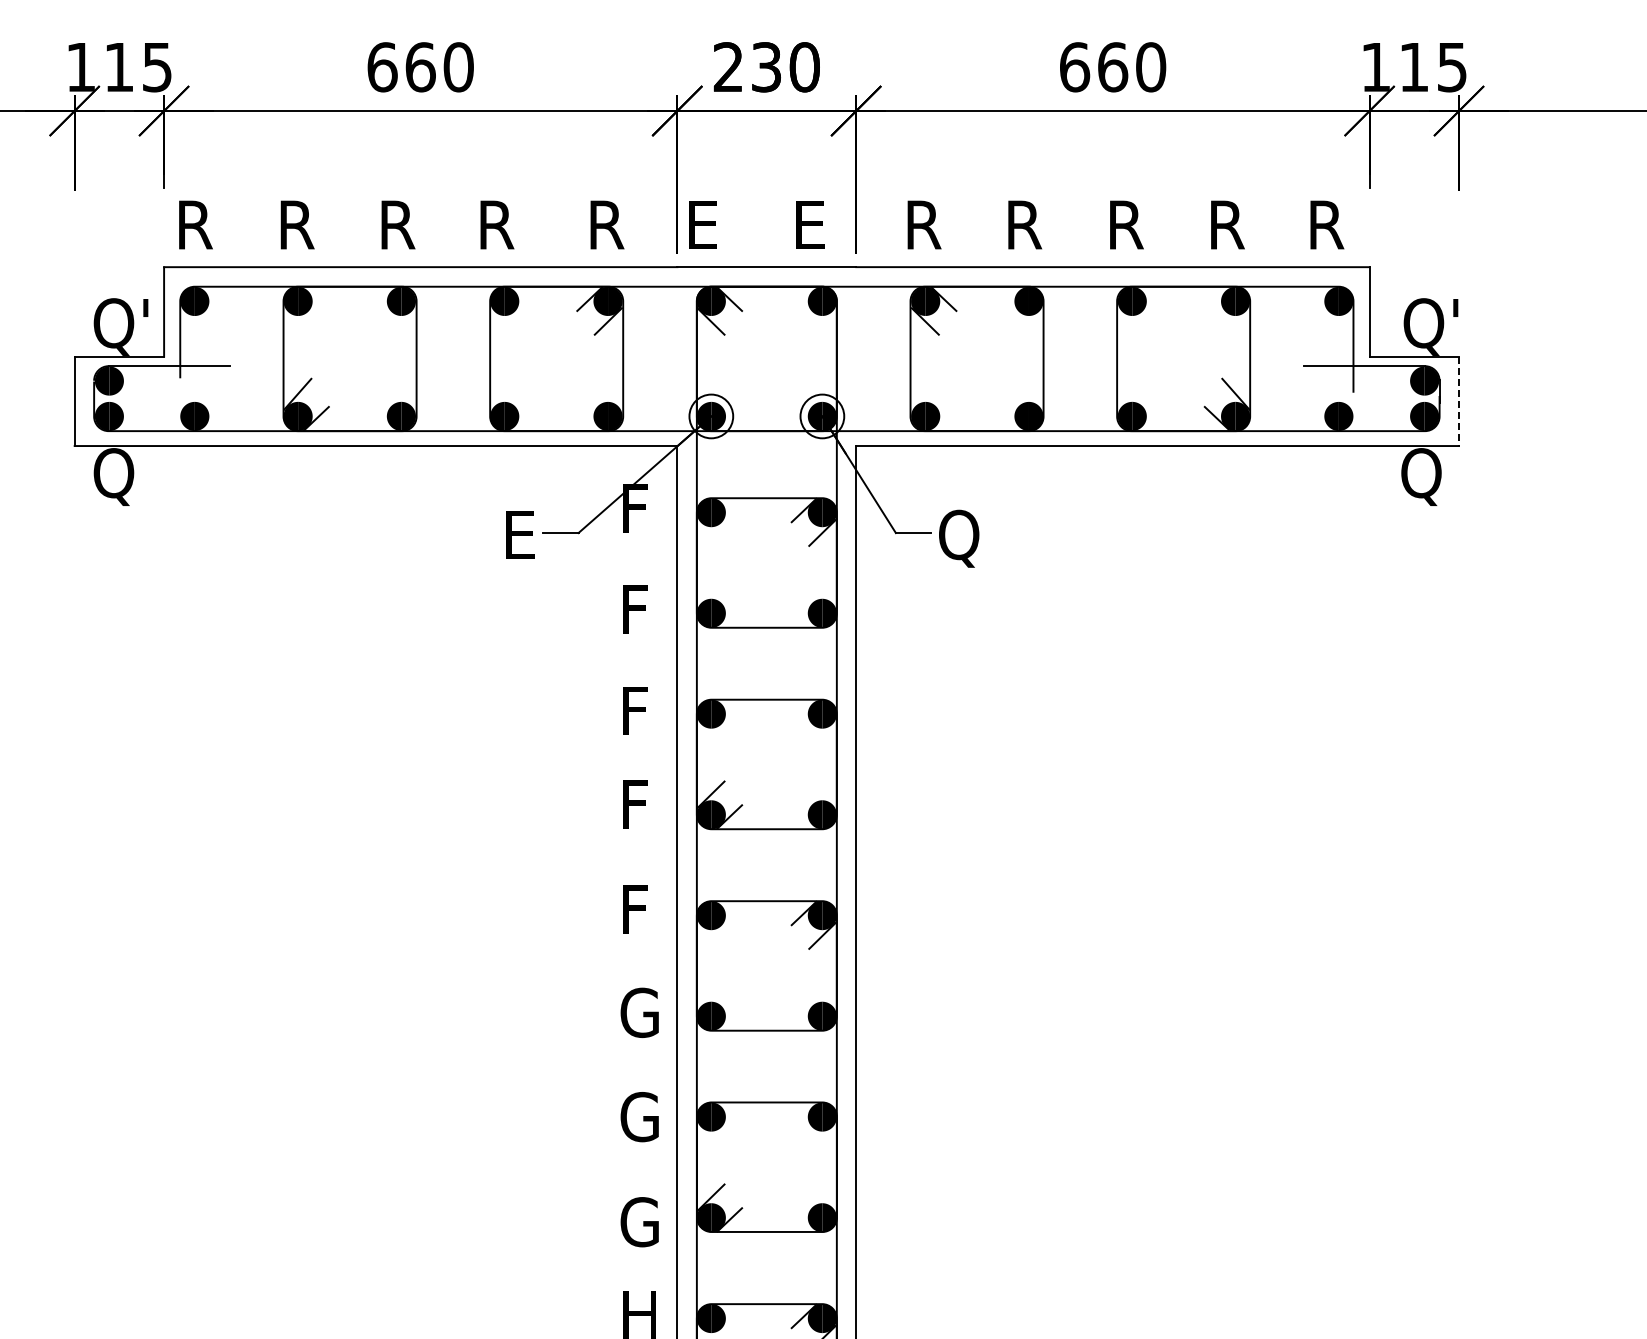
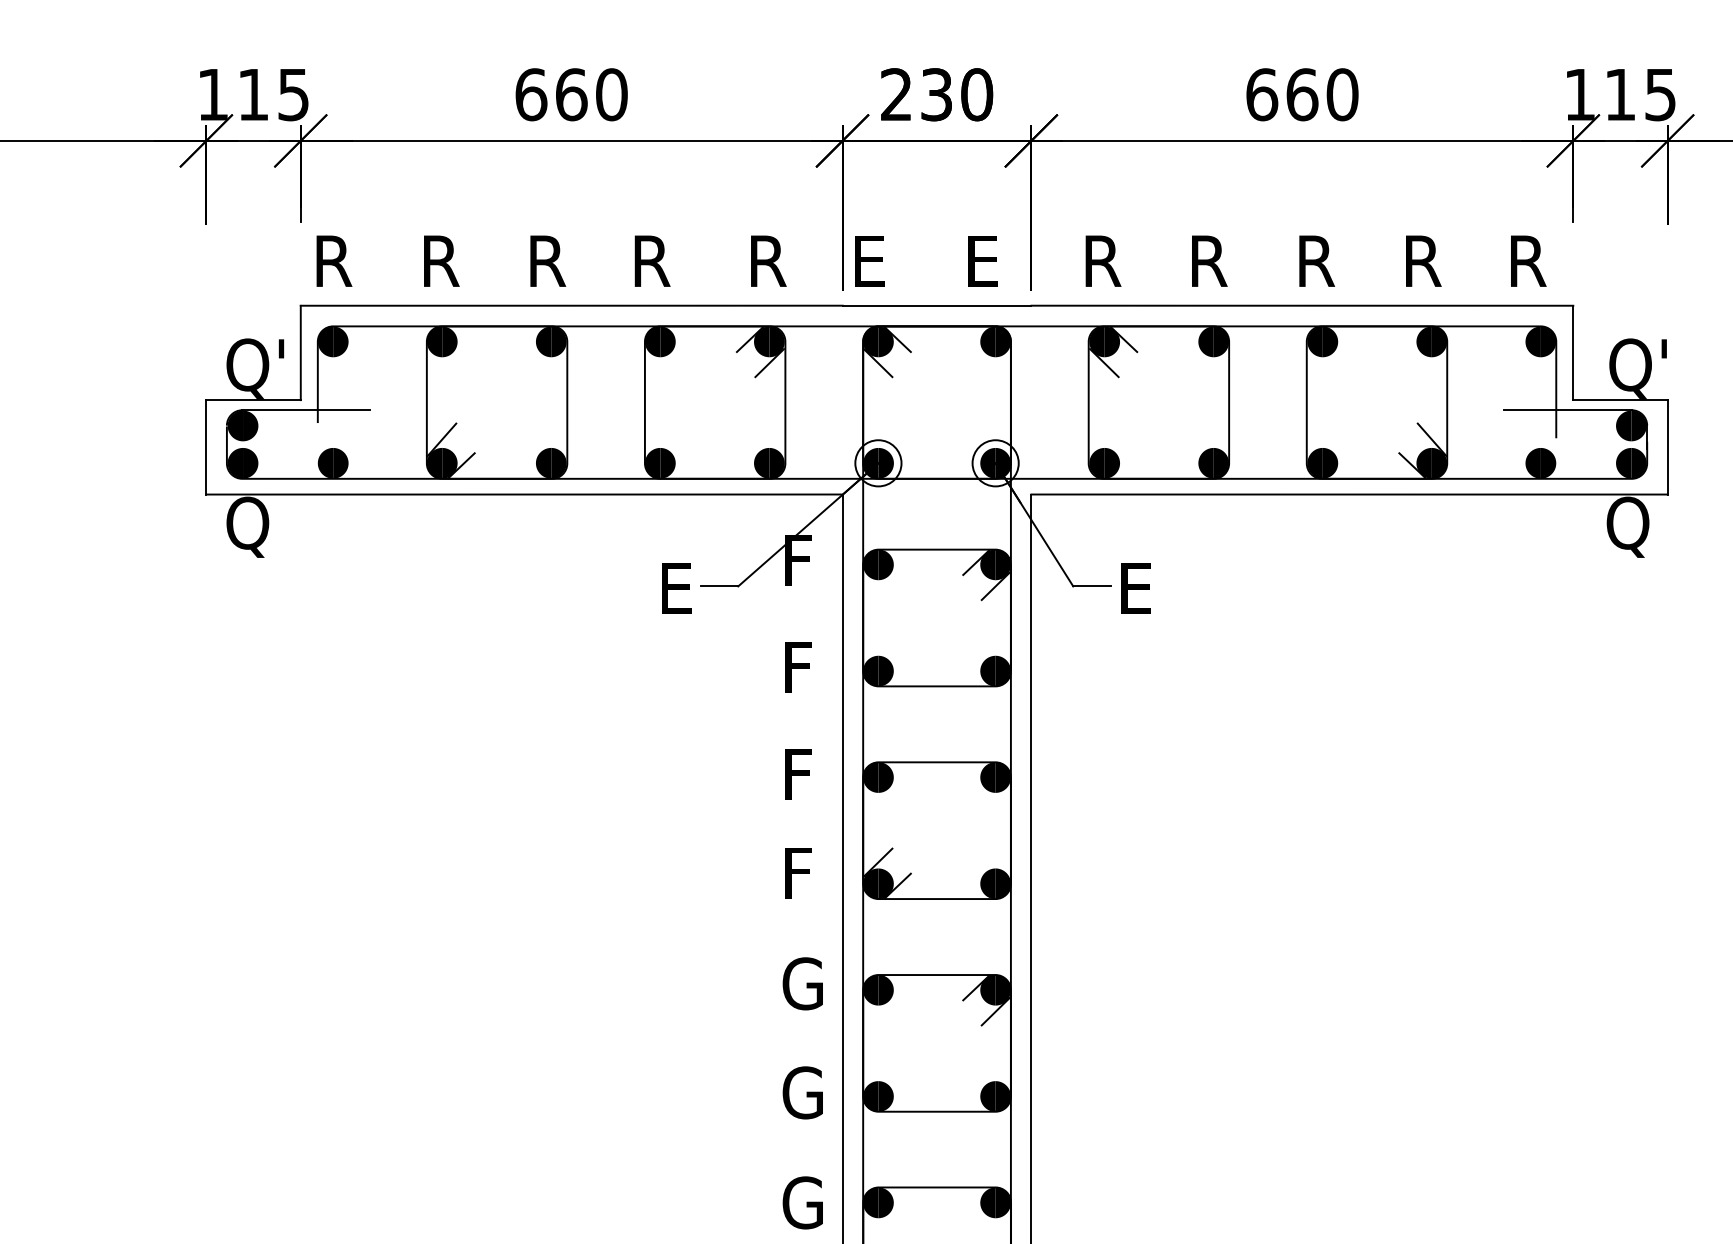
line: (1459, 401) -> (1668, 447), dashed -> solid
text: (959, 538) -> (1140, 592), Q -> E
text: (639, 909) -> (802, 983), F -> G

